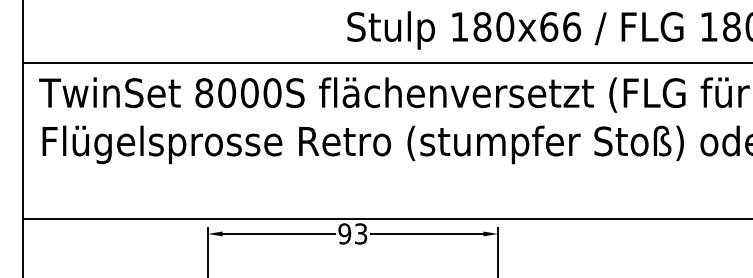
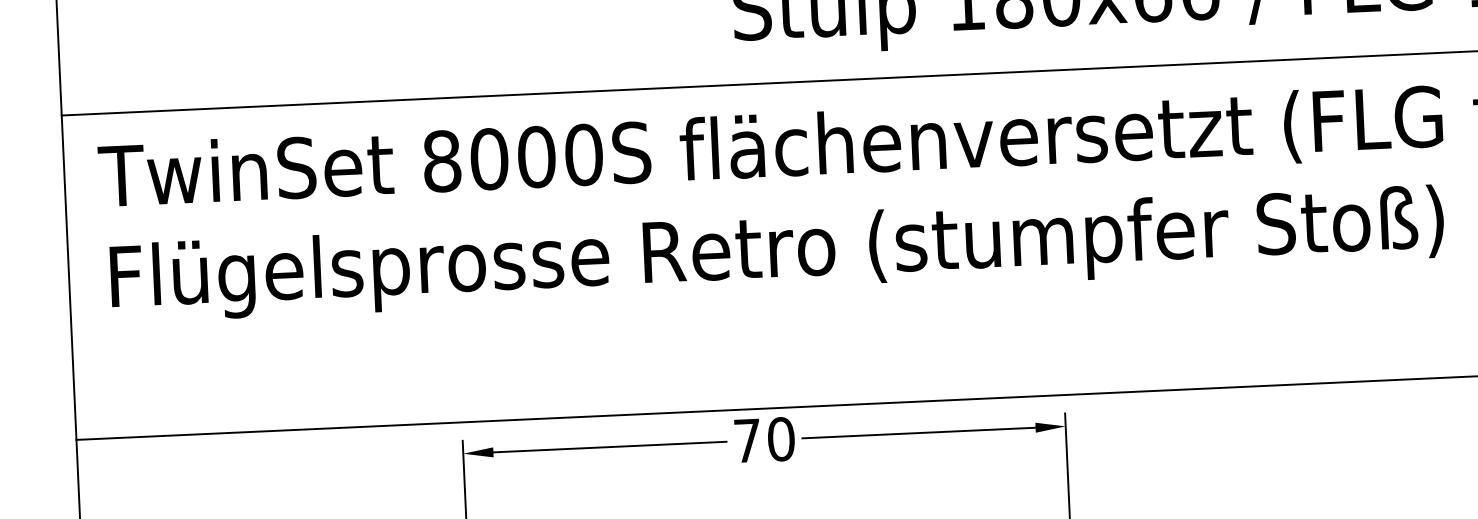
text: (352, 233) -> (763, 439), 93 -> 70

